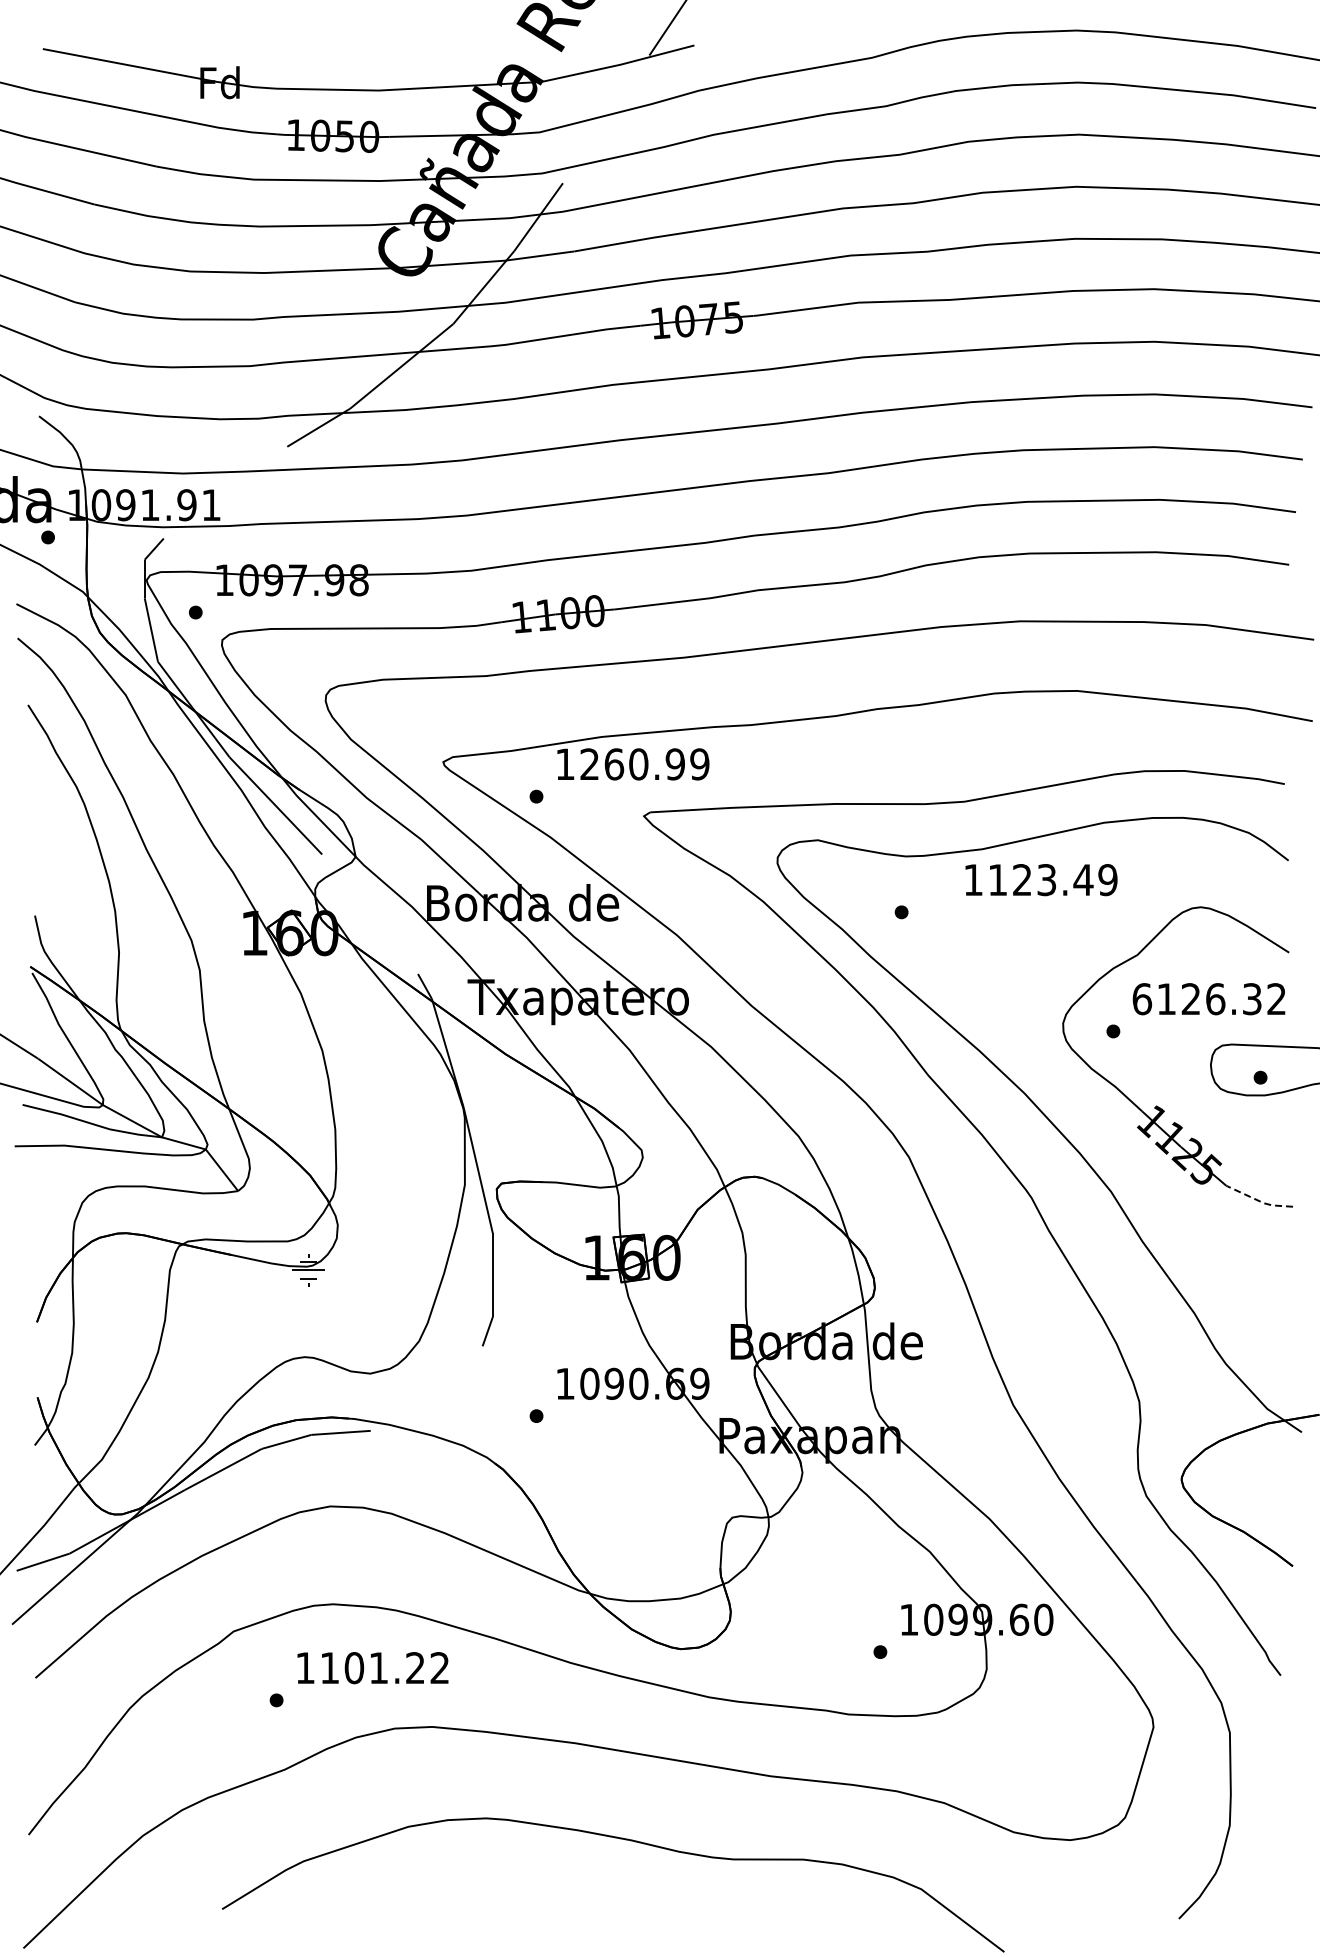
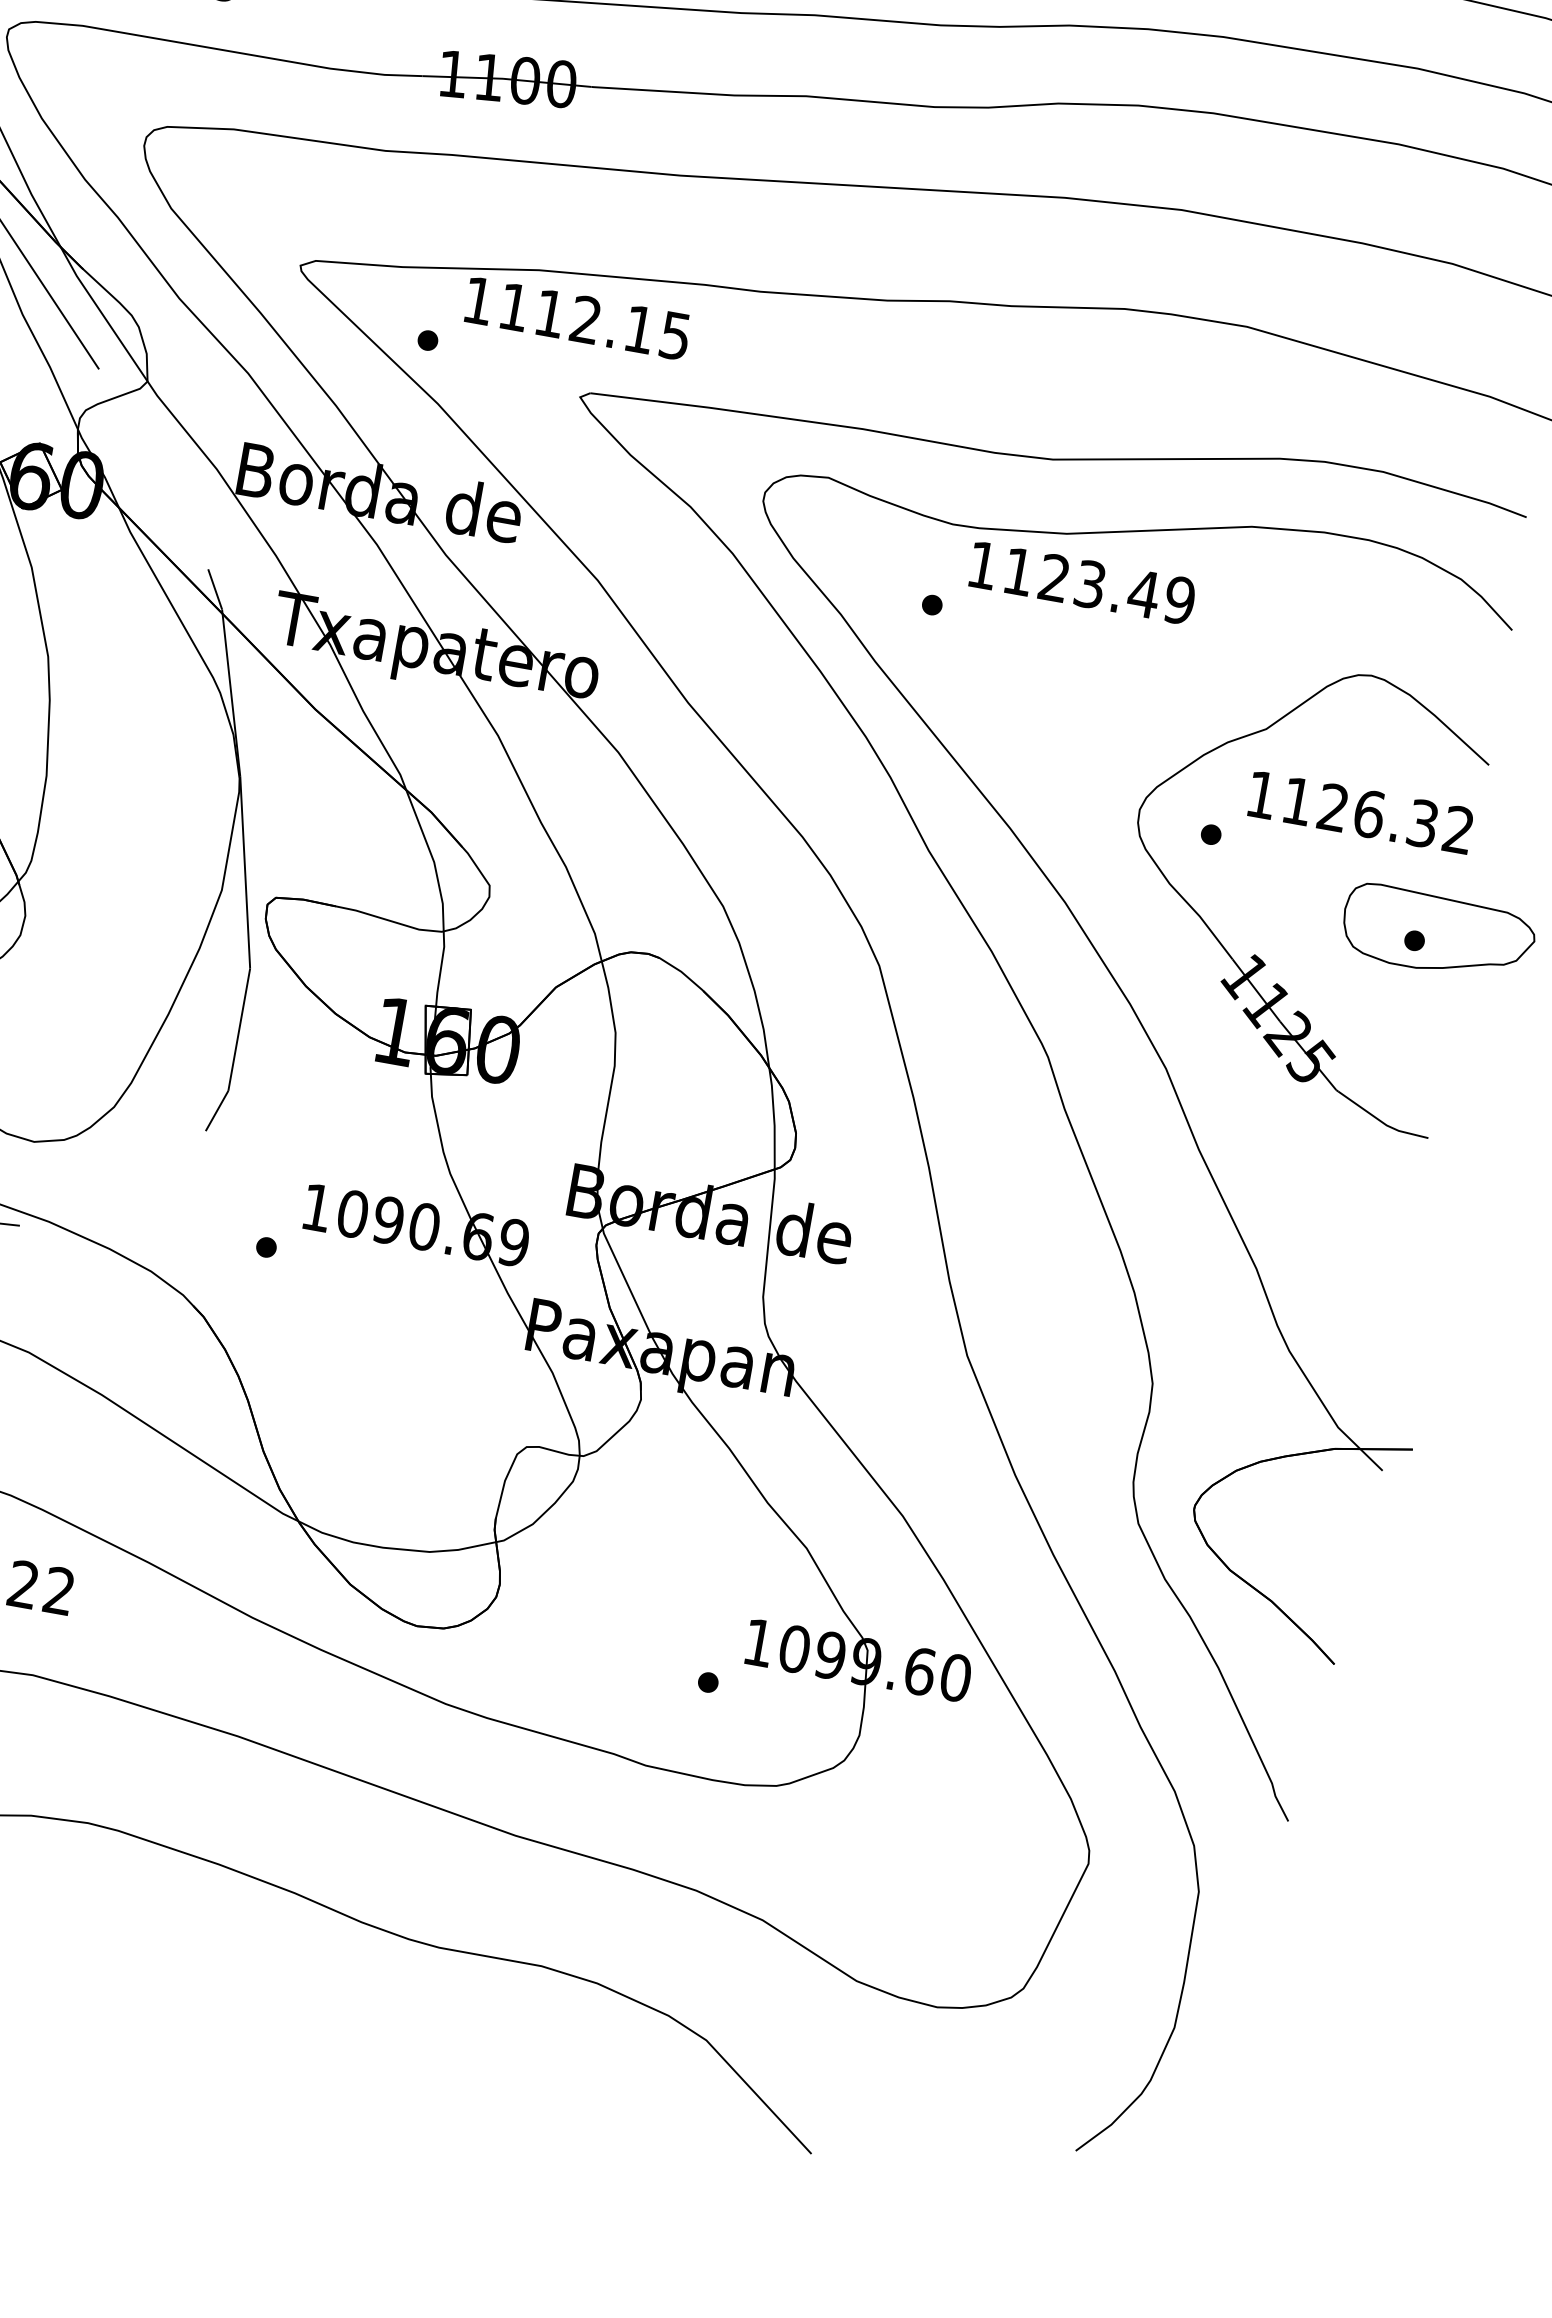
text: (644, 764) -> (594, 321), 1260.99 -> 1112.15
text: (1041, 880) -> (1082, 583), moved
text: (1142, 999) -> (1262, 795), 6126.32 -> 1126.32
line: (1260, 1201) -> (1382, 1121), dashed -> solid

